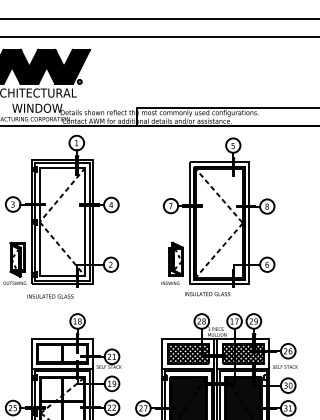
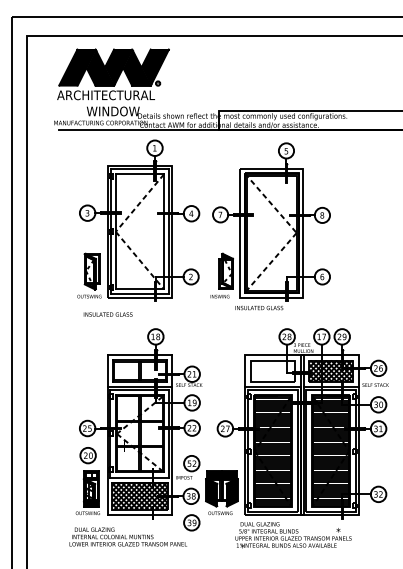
part: (218, 217) -> (270, 226), moved
text: (49, 296) -> (107, 314), moved
hatch: (187, 353) -> (272, 370), removed

